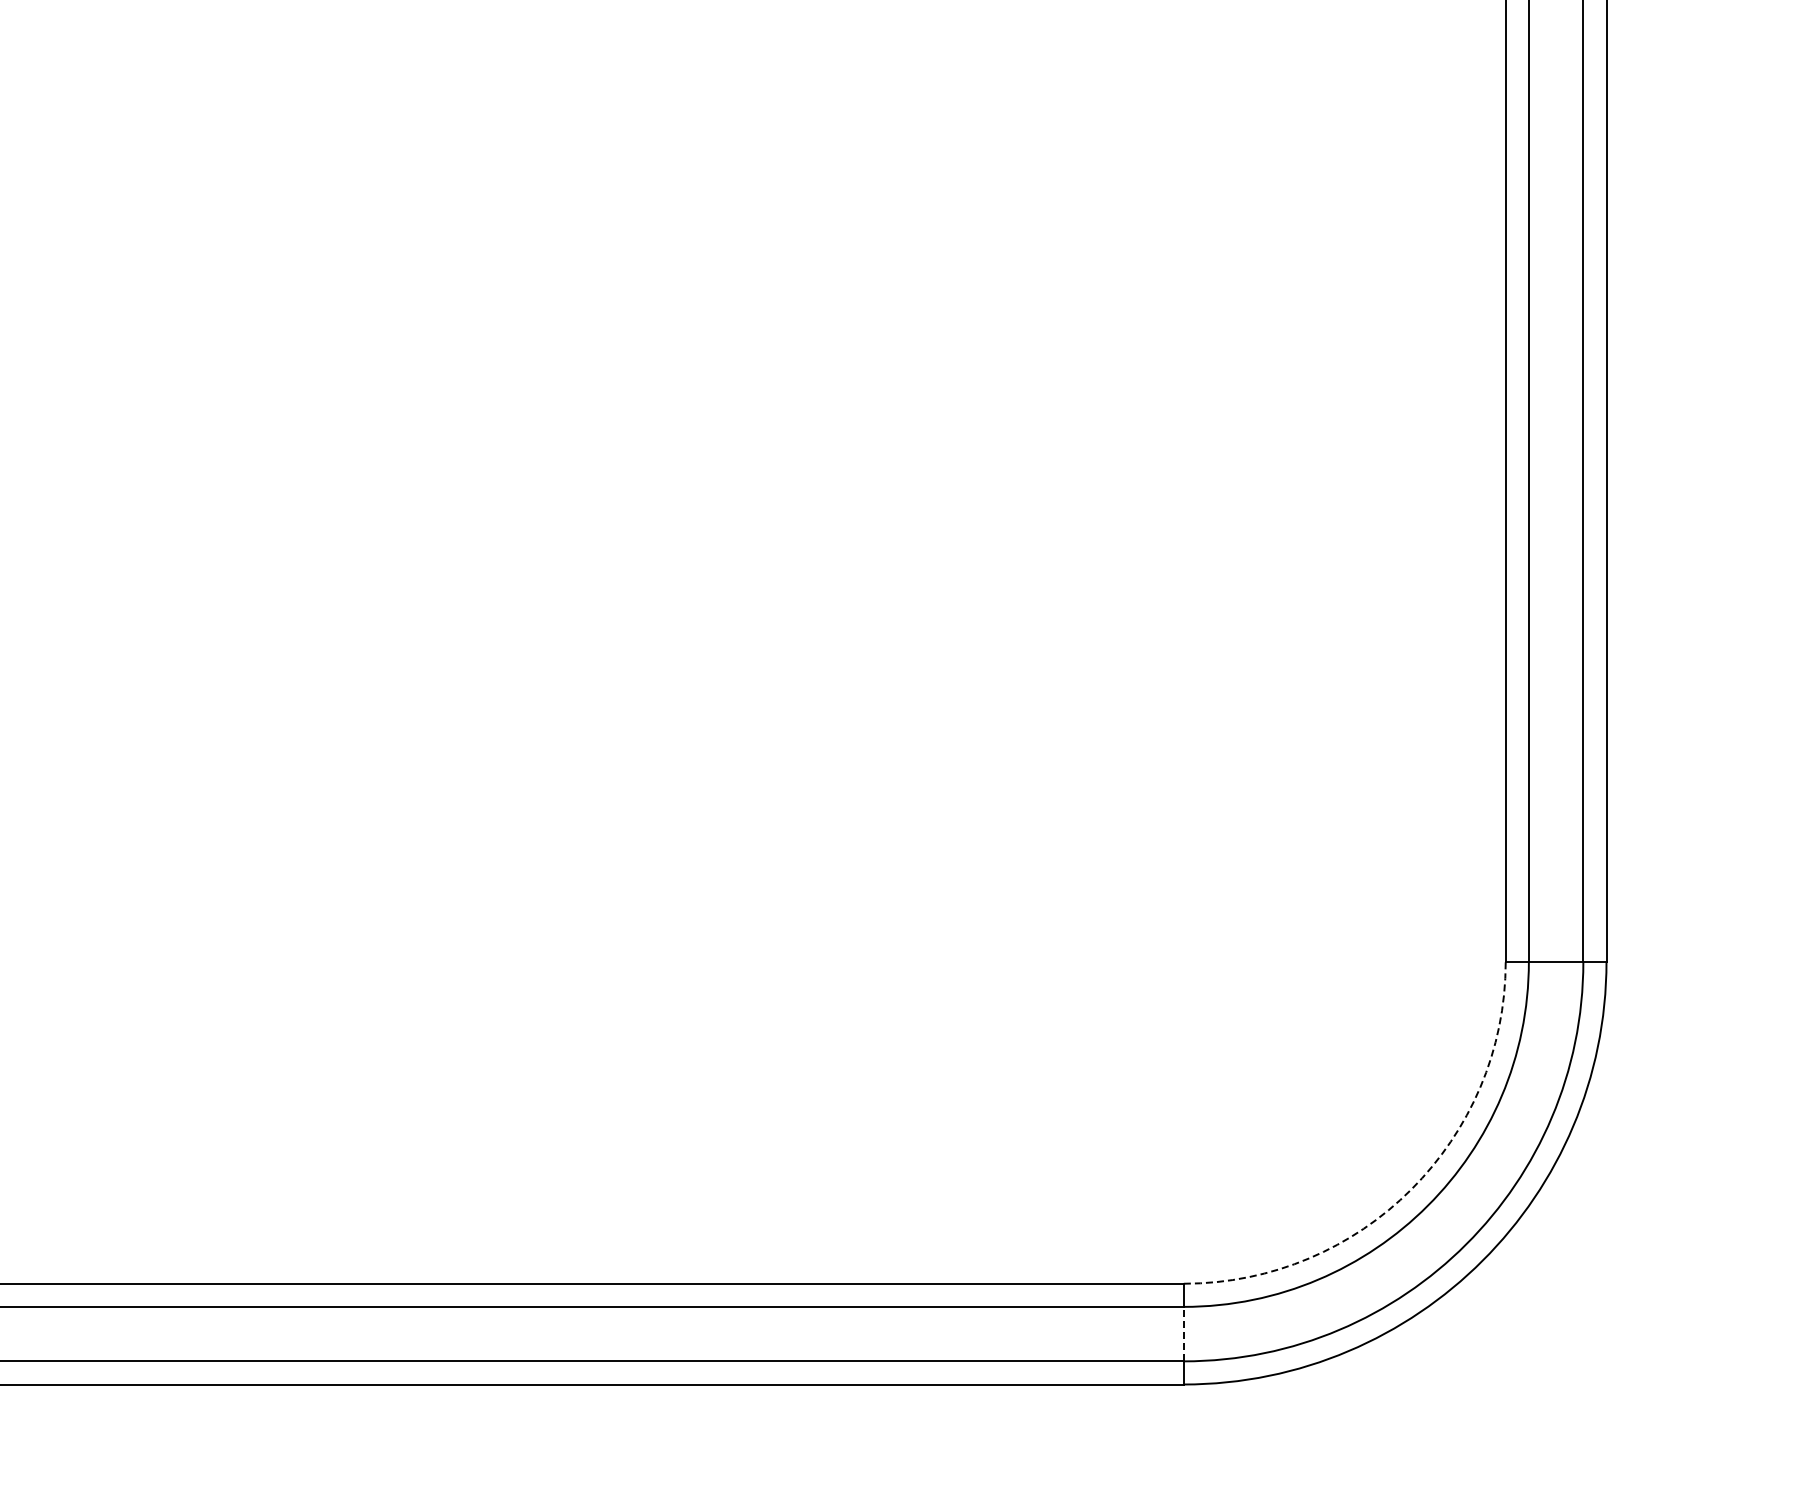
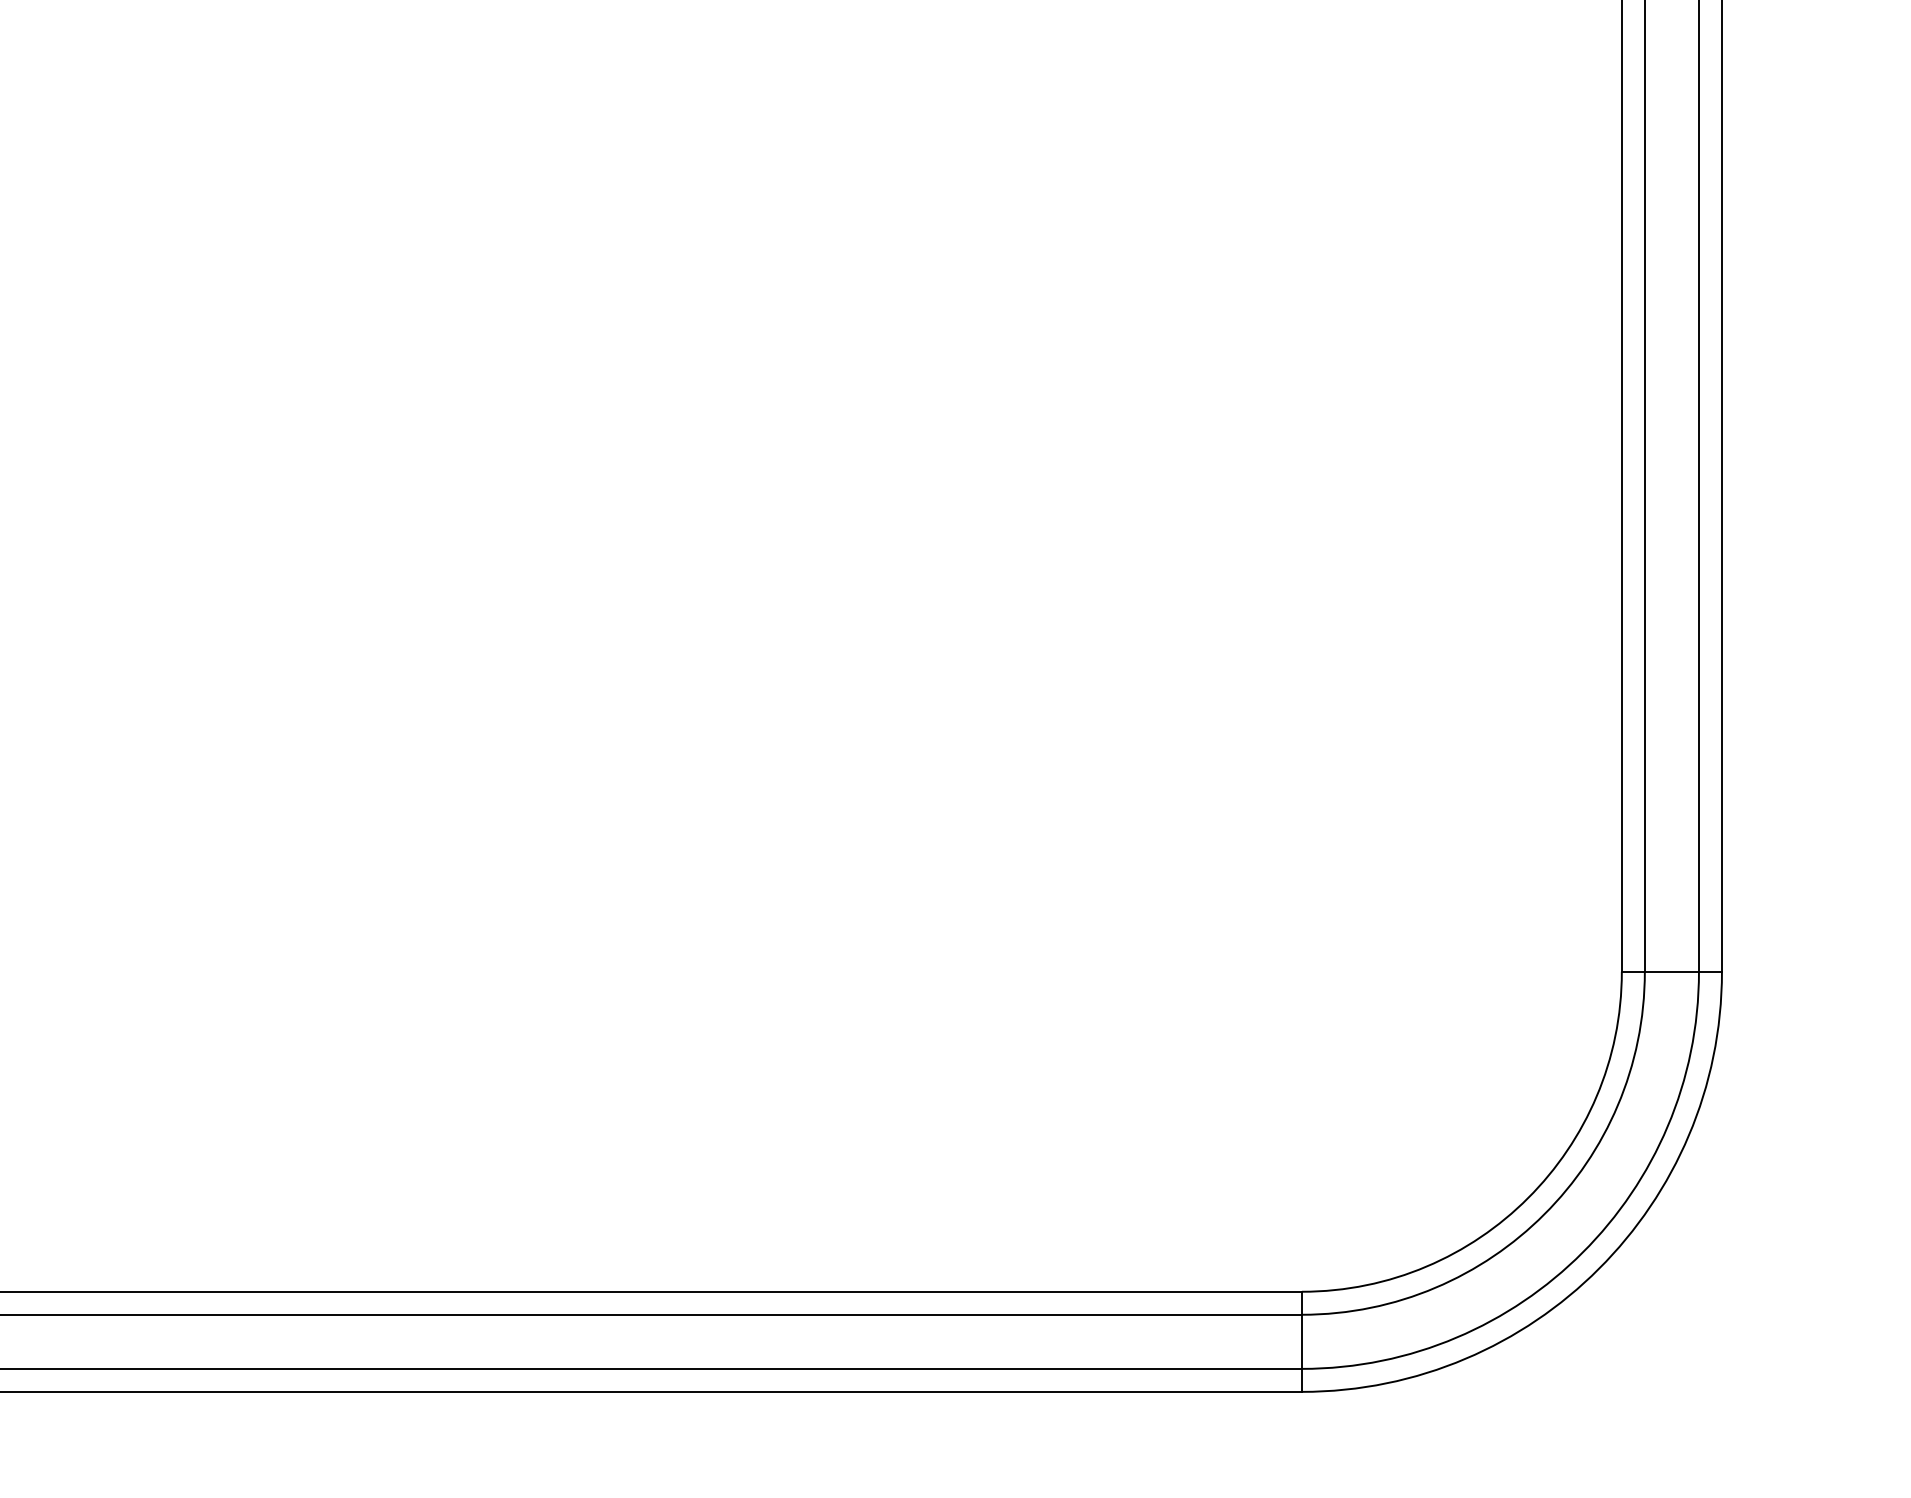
arc: (1411, 1189) -> (1528, 1198), dashed -> solid
line: (1183, 1333) -> (1301, 1341), dashed -> solid

